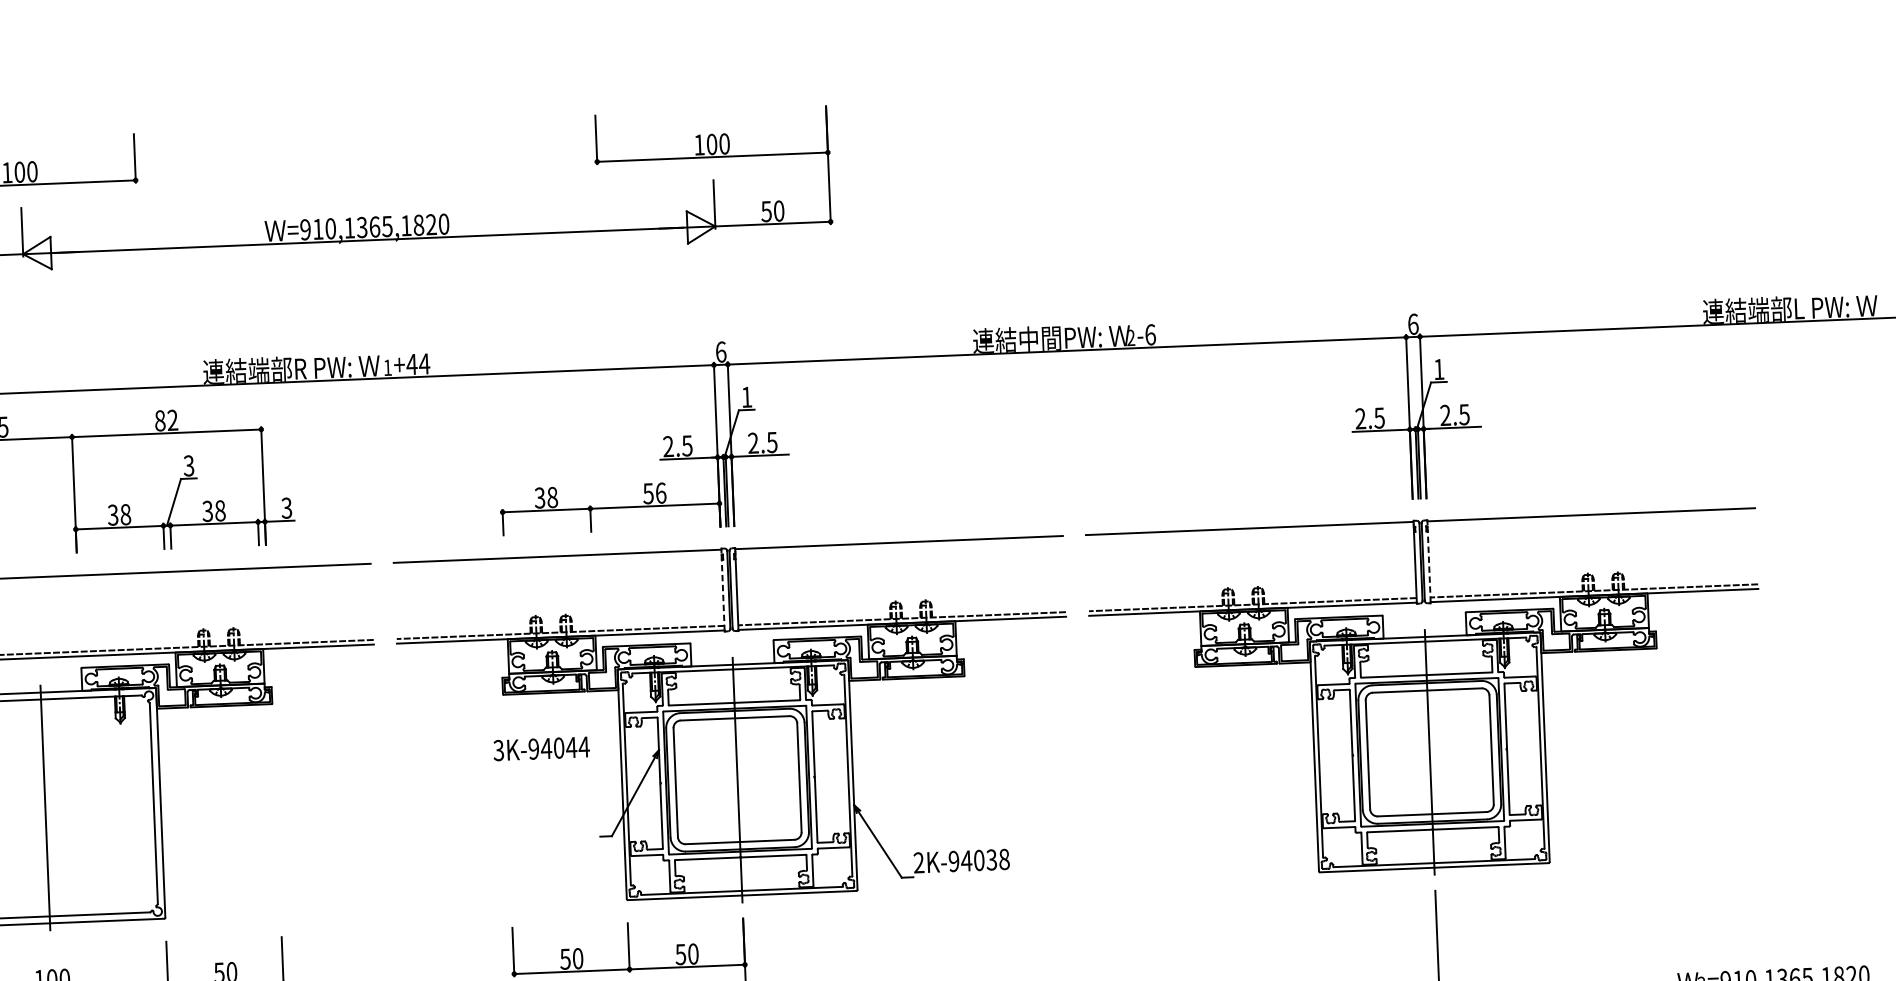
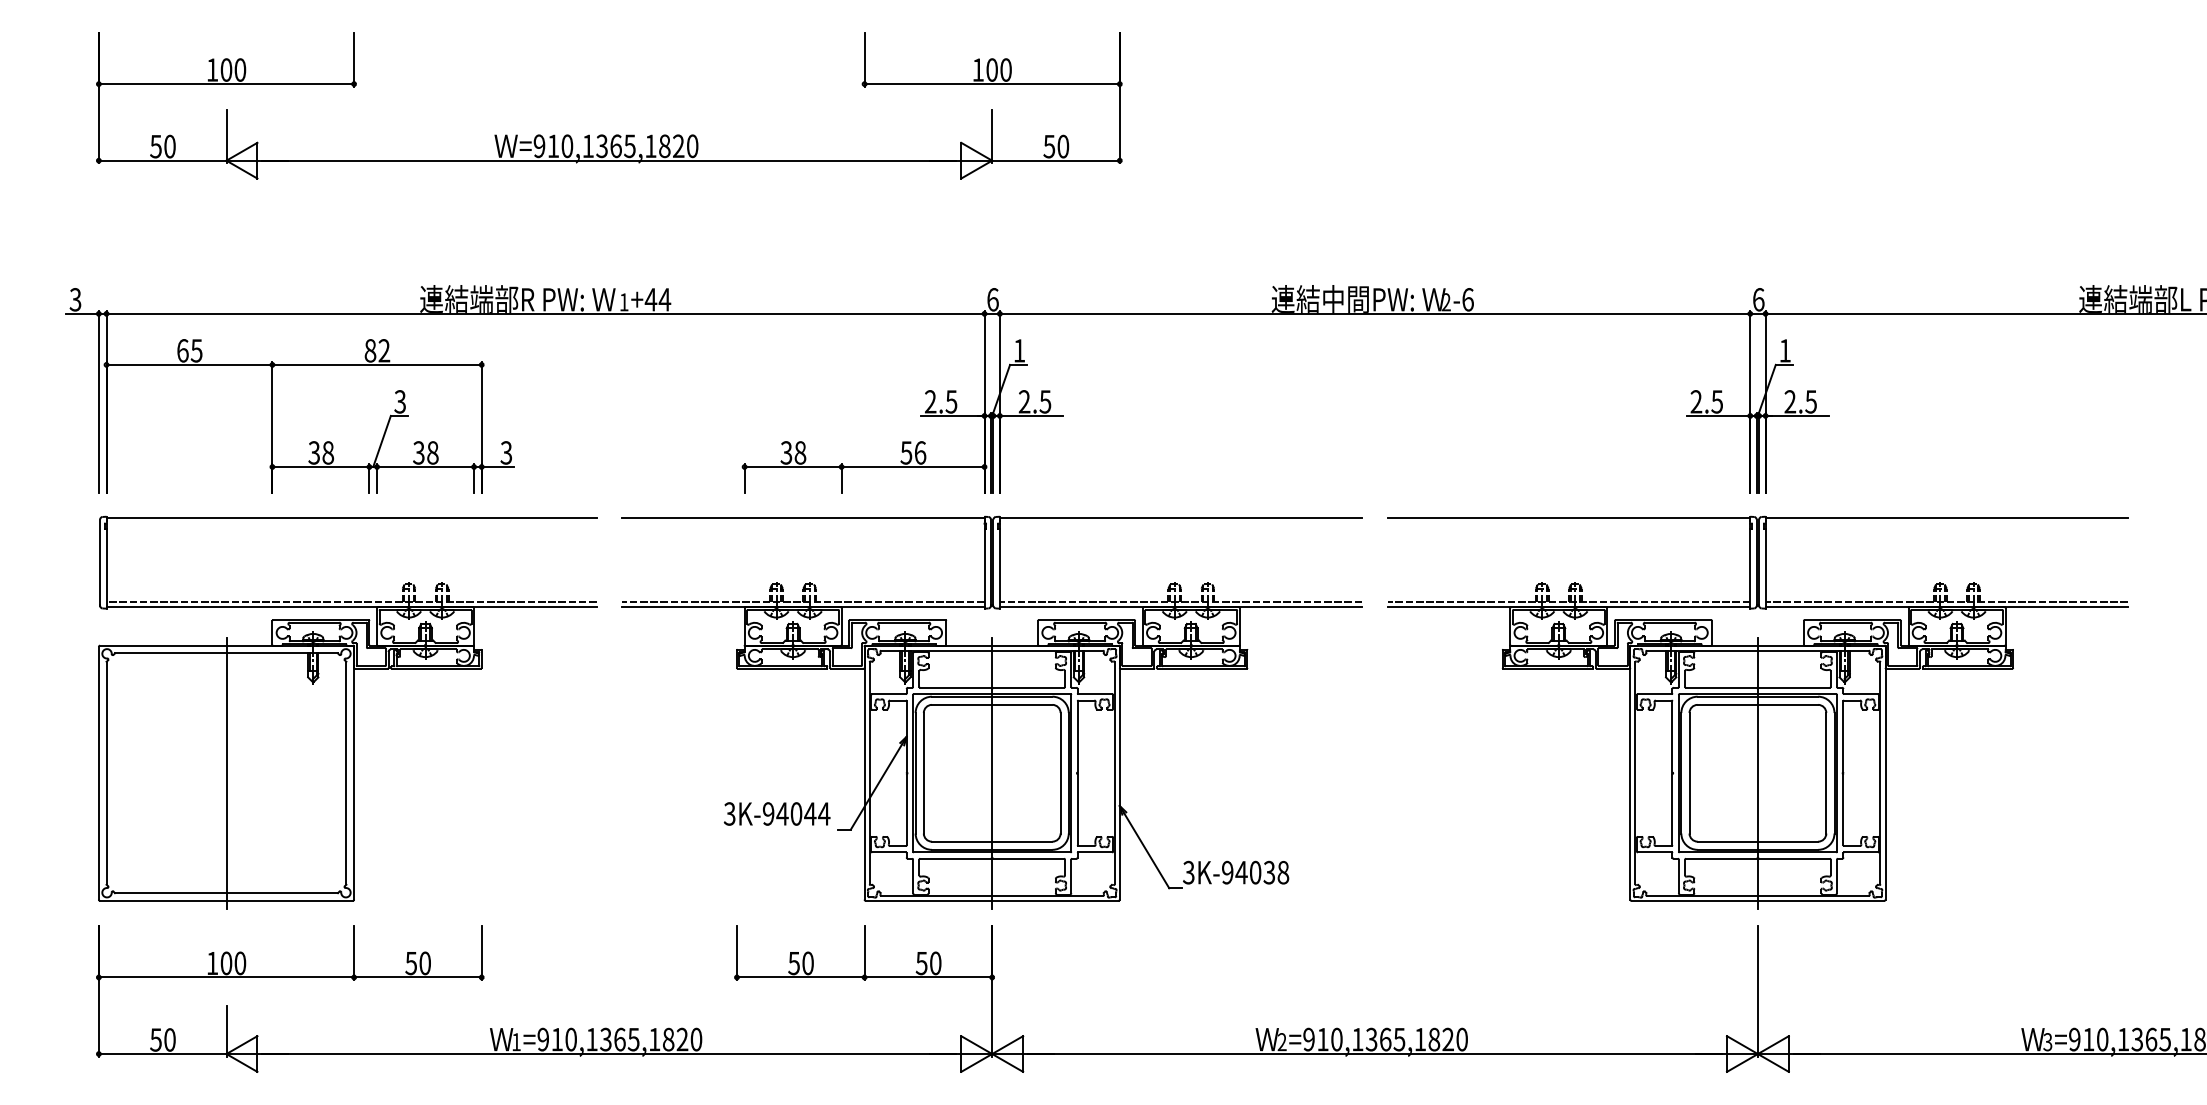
line: (1429, 563) -> (1765, 564), dashed -> solid
line: (723, 591) -> (984, 564), dashed -> solid
text: (541, 748) -> (776, 813), moved
text: (918, 862) -> (1188, 872), 2K-94038 -> 3K-94038

